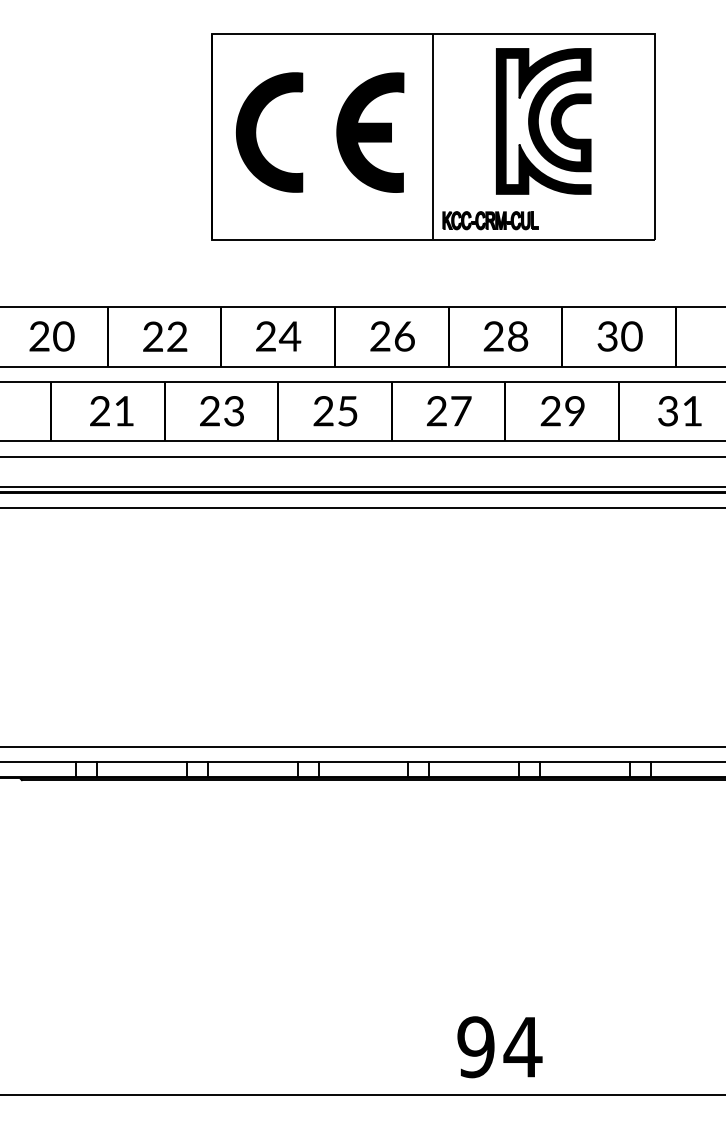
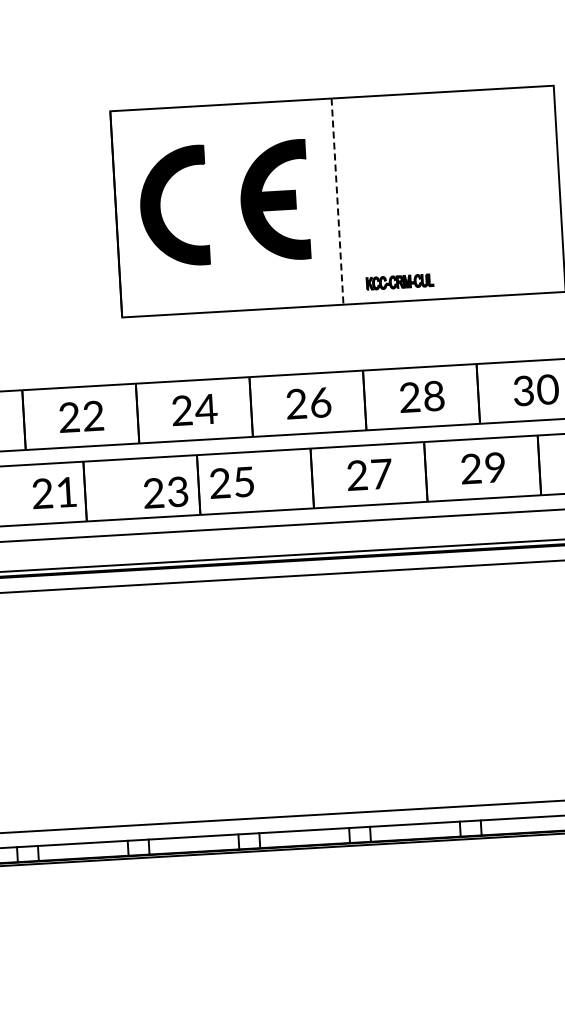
part: (543, 121) -> (447, 179), removed
line: (432, 136) -> (337, 201), solid -> dashed
part: (490, 220) -> (399, 281), size x0.7
text: (111, 411) -> (54, 493), moved
text: (221, 411) -> (165, 492), moved
text: (335, 411) -> (231, 483), moved

